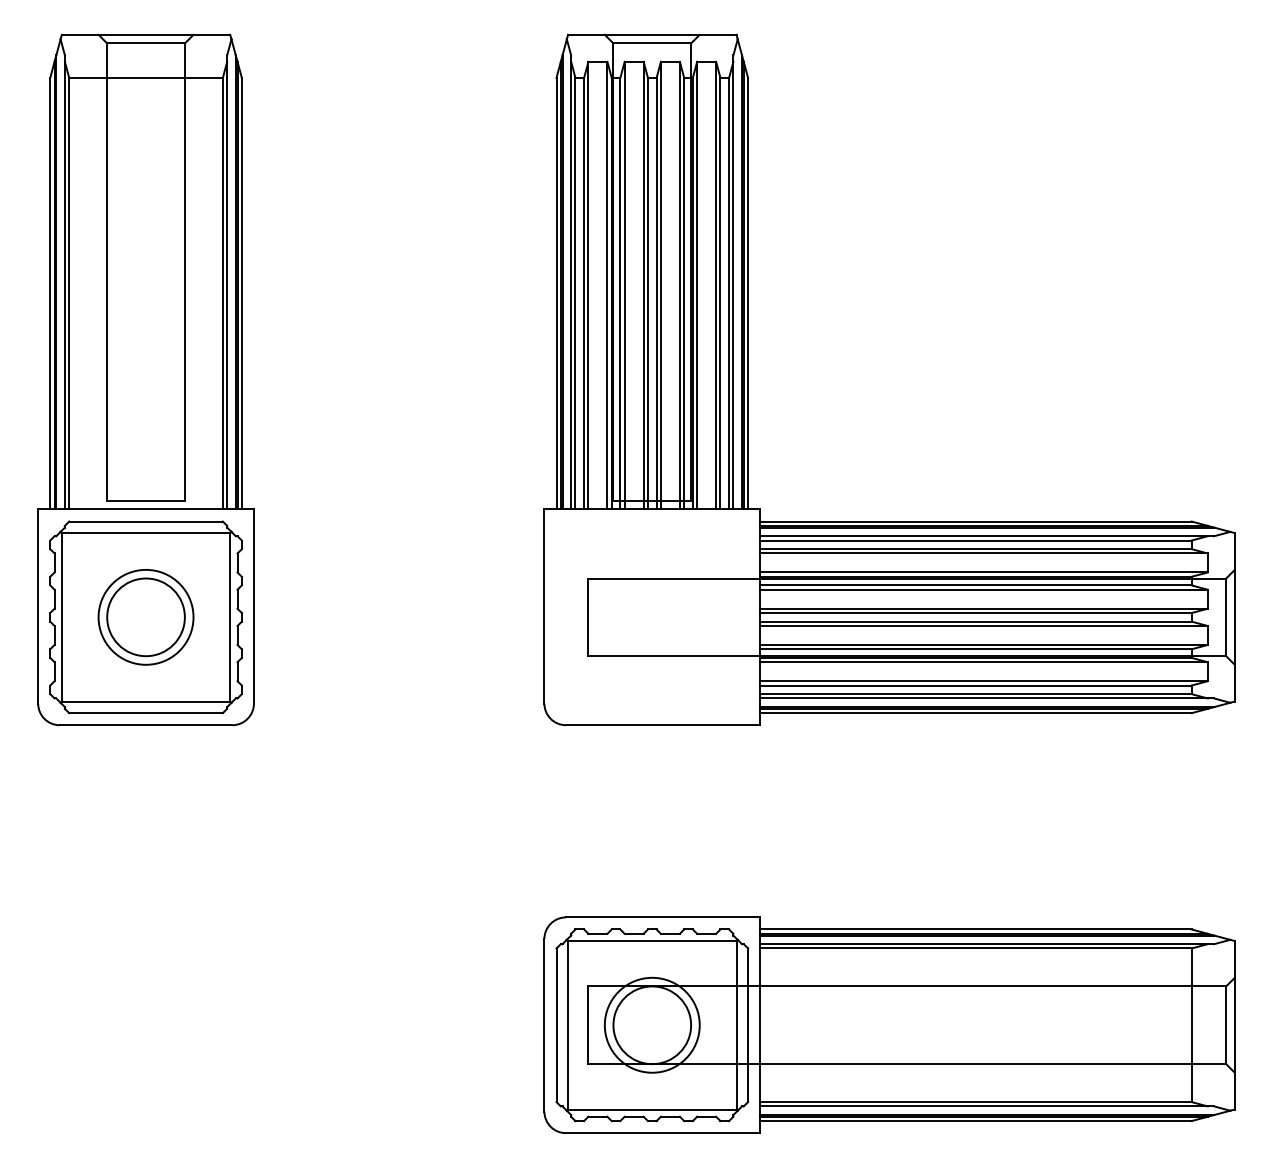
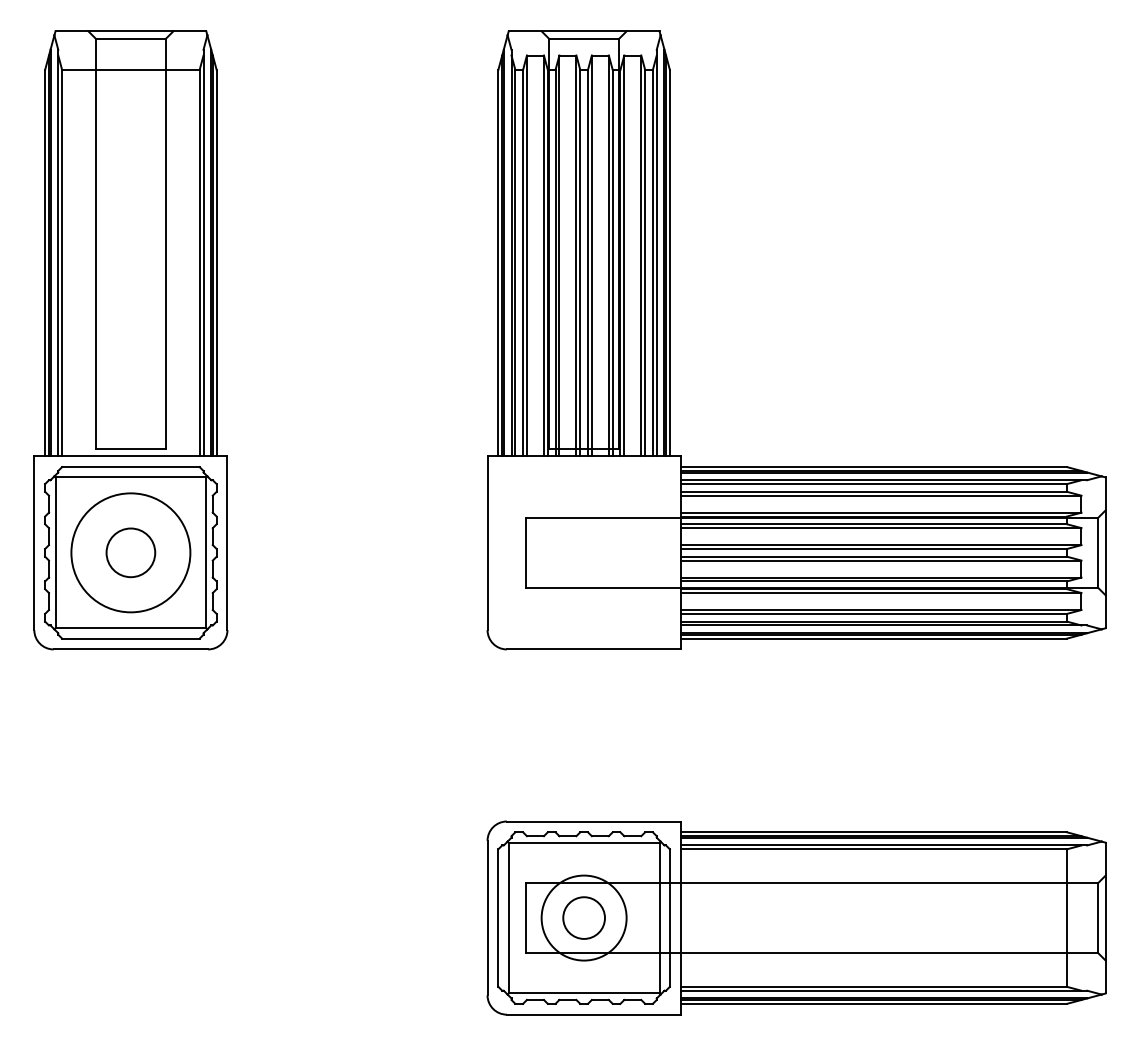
circle: (145, 616) -> (130, 552), size x1.4
circle: (145, 617) -> (130, 552), size x0.7
circle: (652, 1025) -> (584, 918), size x0.6

